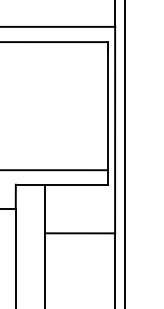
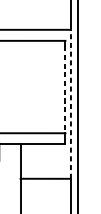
line: (107, 110) -> (65, 90), solid -> dashed
line: (115, 129) -> (71, 103), solid -> dashed

